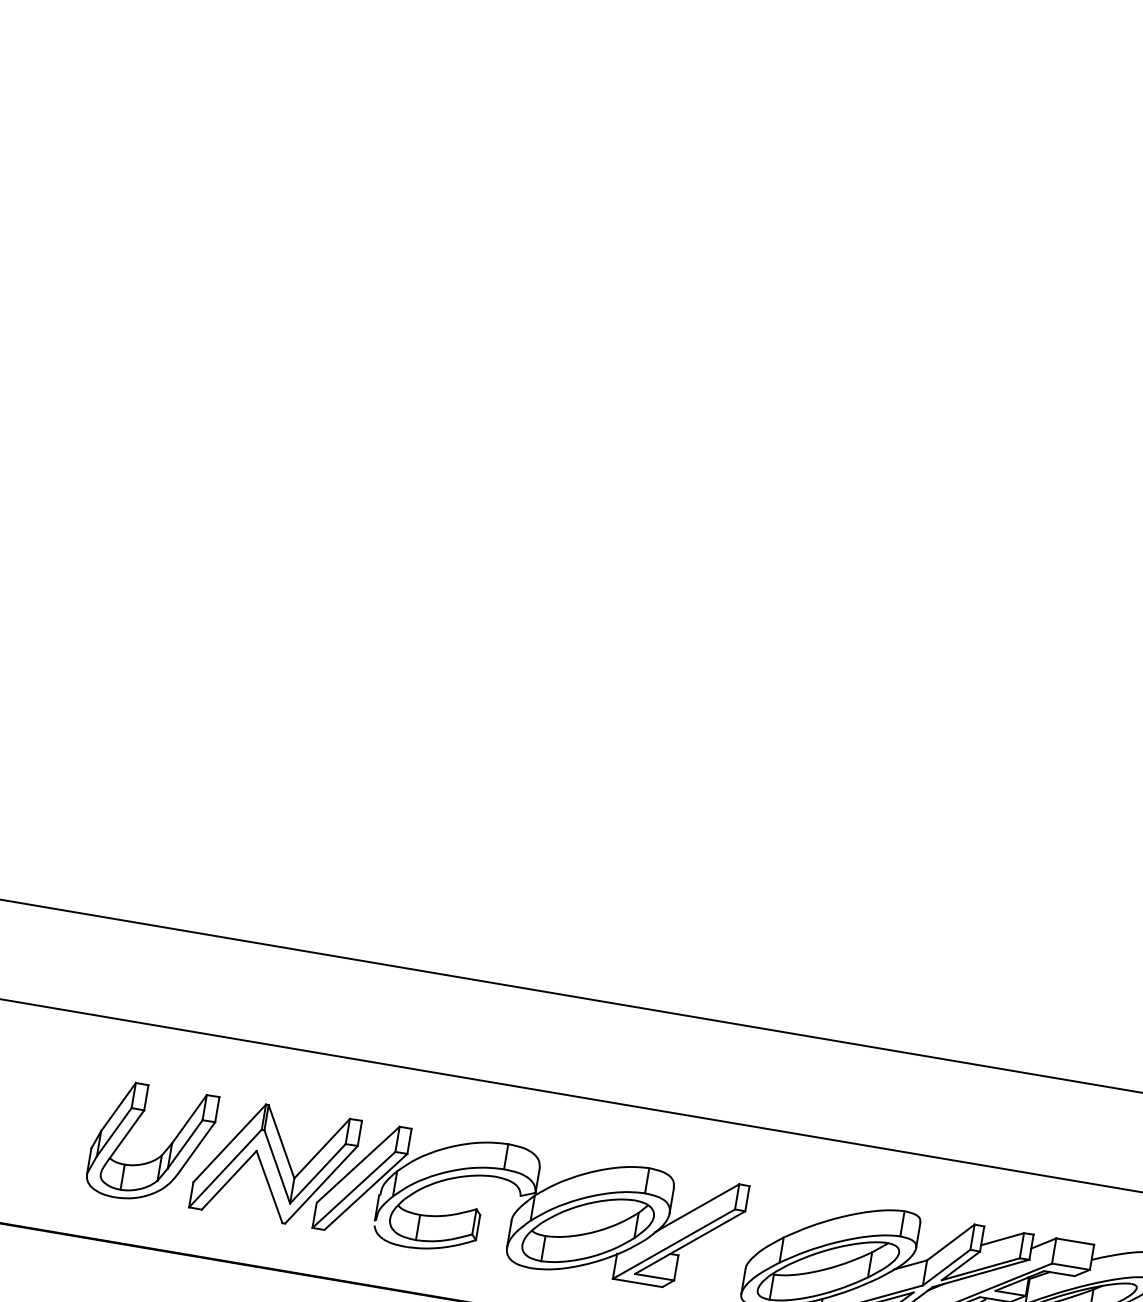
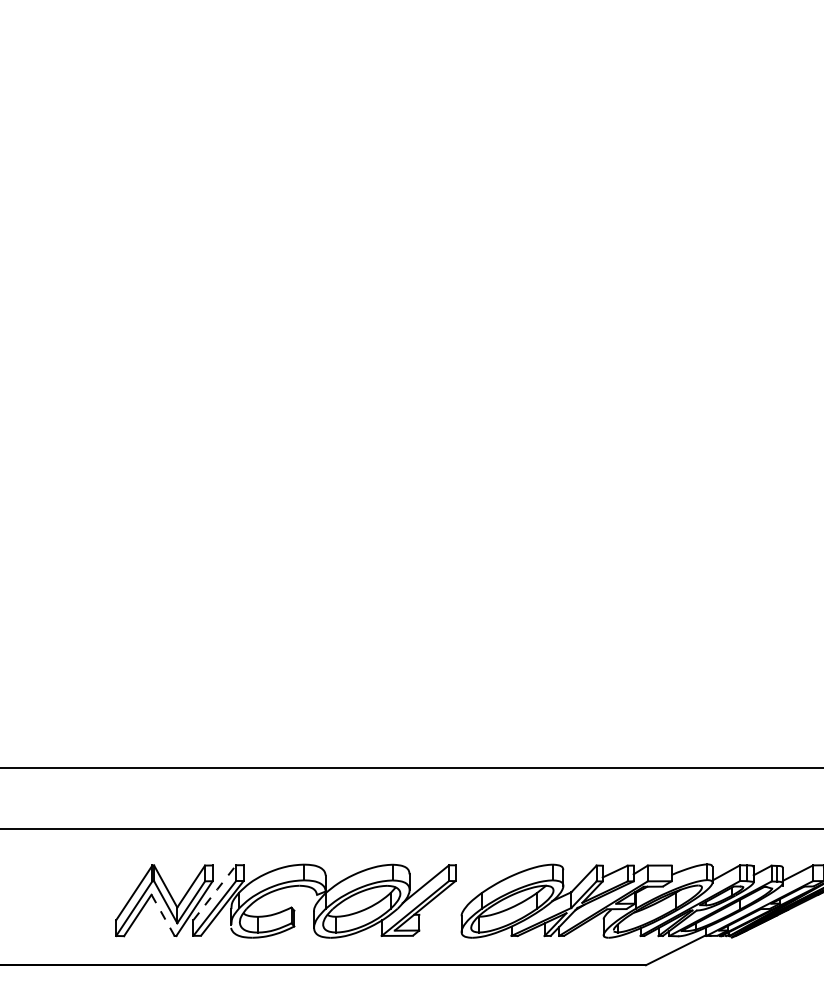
part: (159, 1155) -> (92, 907), removed
line: (359, 1163) -> (215, 891), solid -> dashed
line: (270, 1187) -> (163, 915), solid -> dashed

